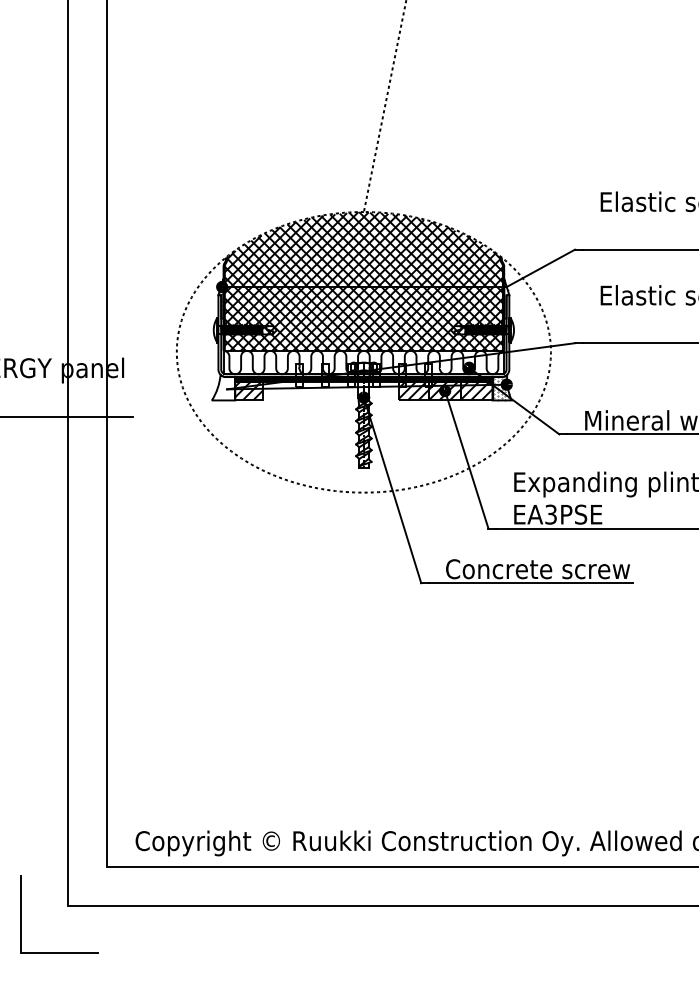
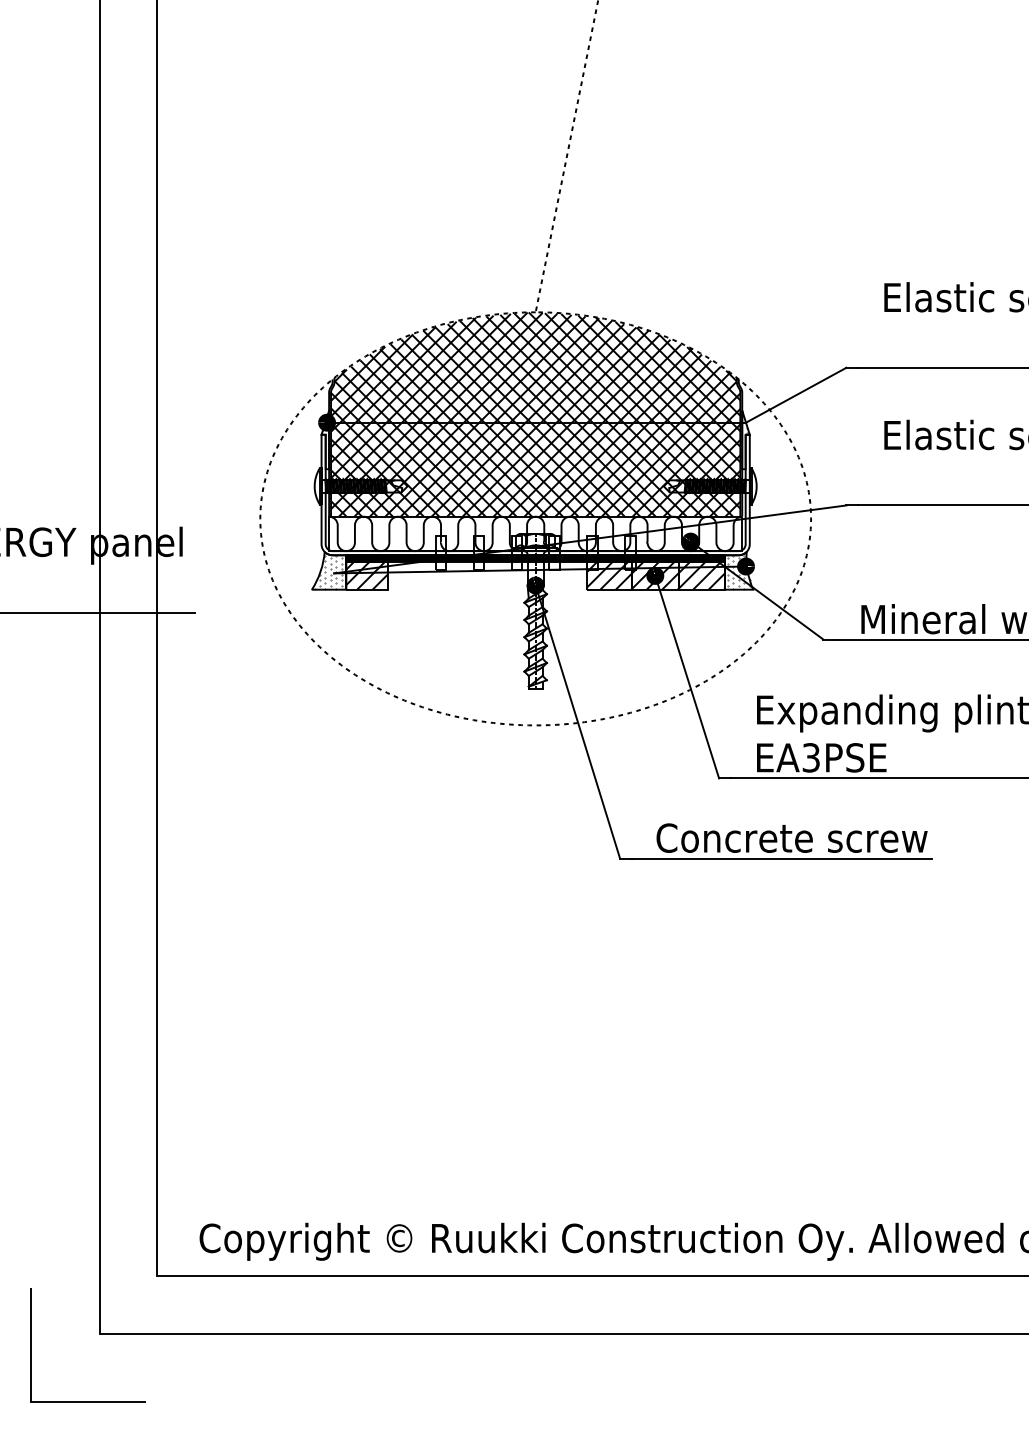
hatch: (222, 388) -> (327, 572), added

